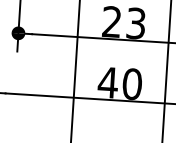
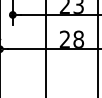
text: (119, 81) -> (71, 38), 40 -> 28

